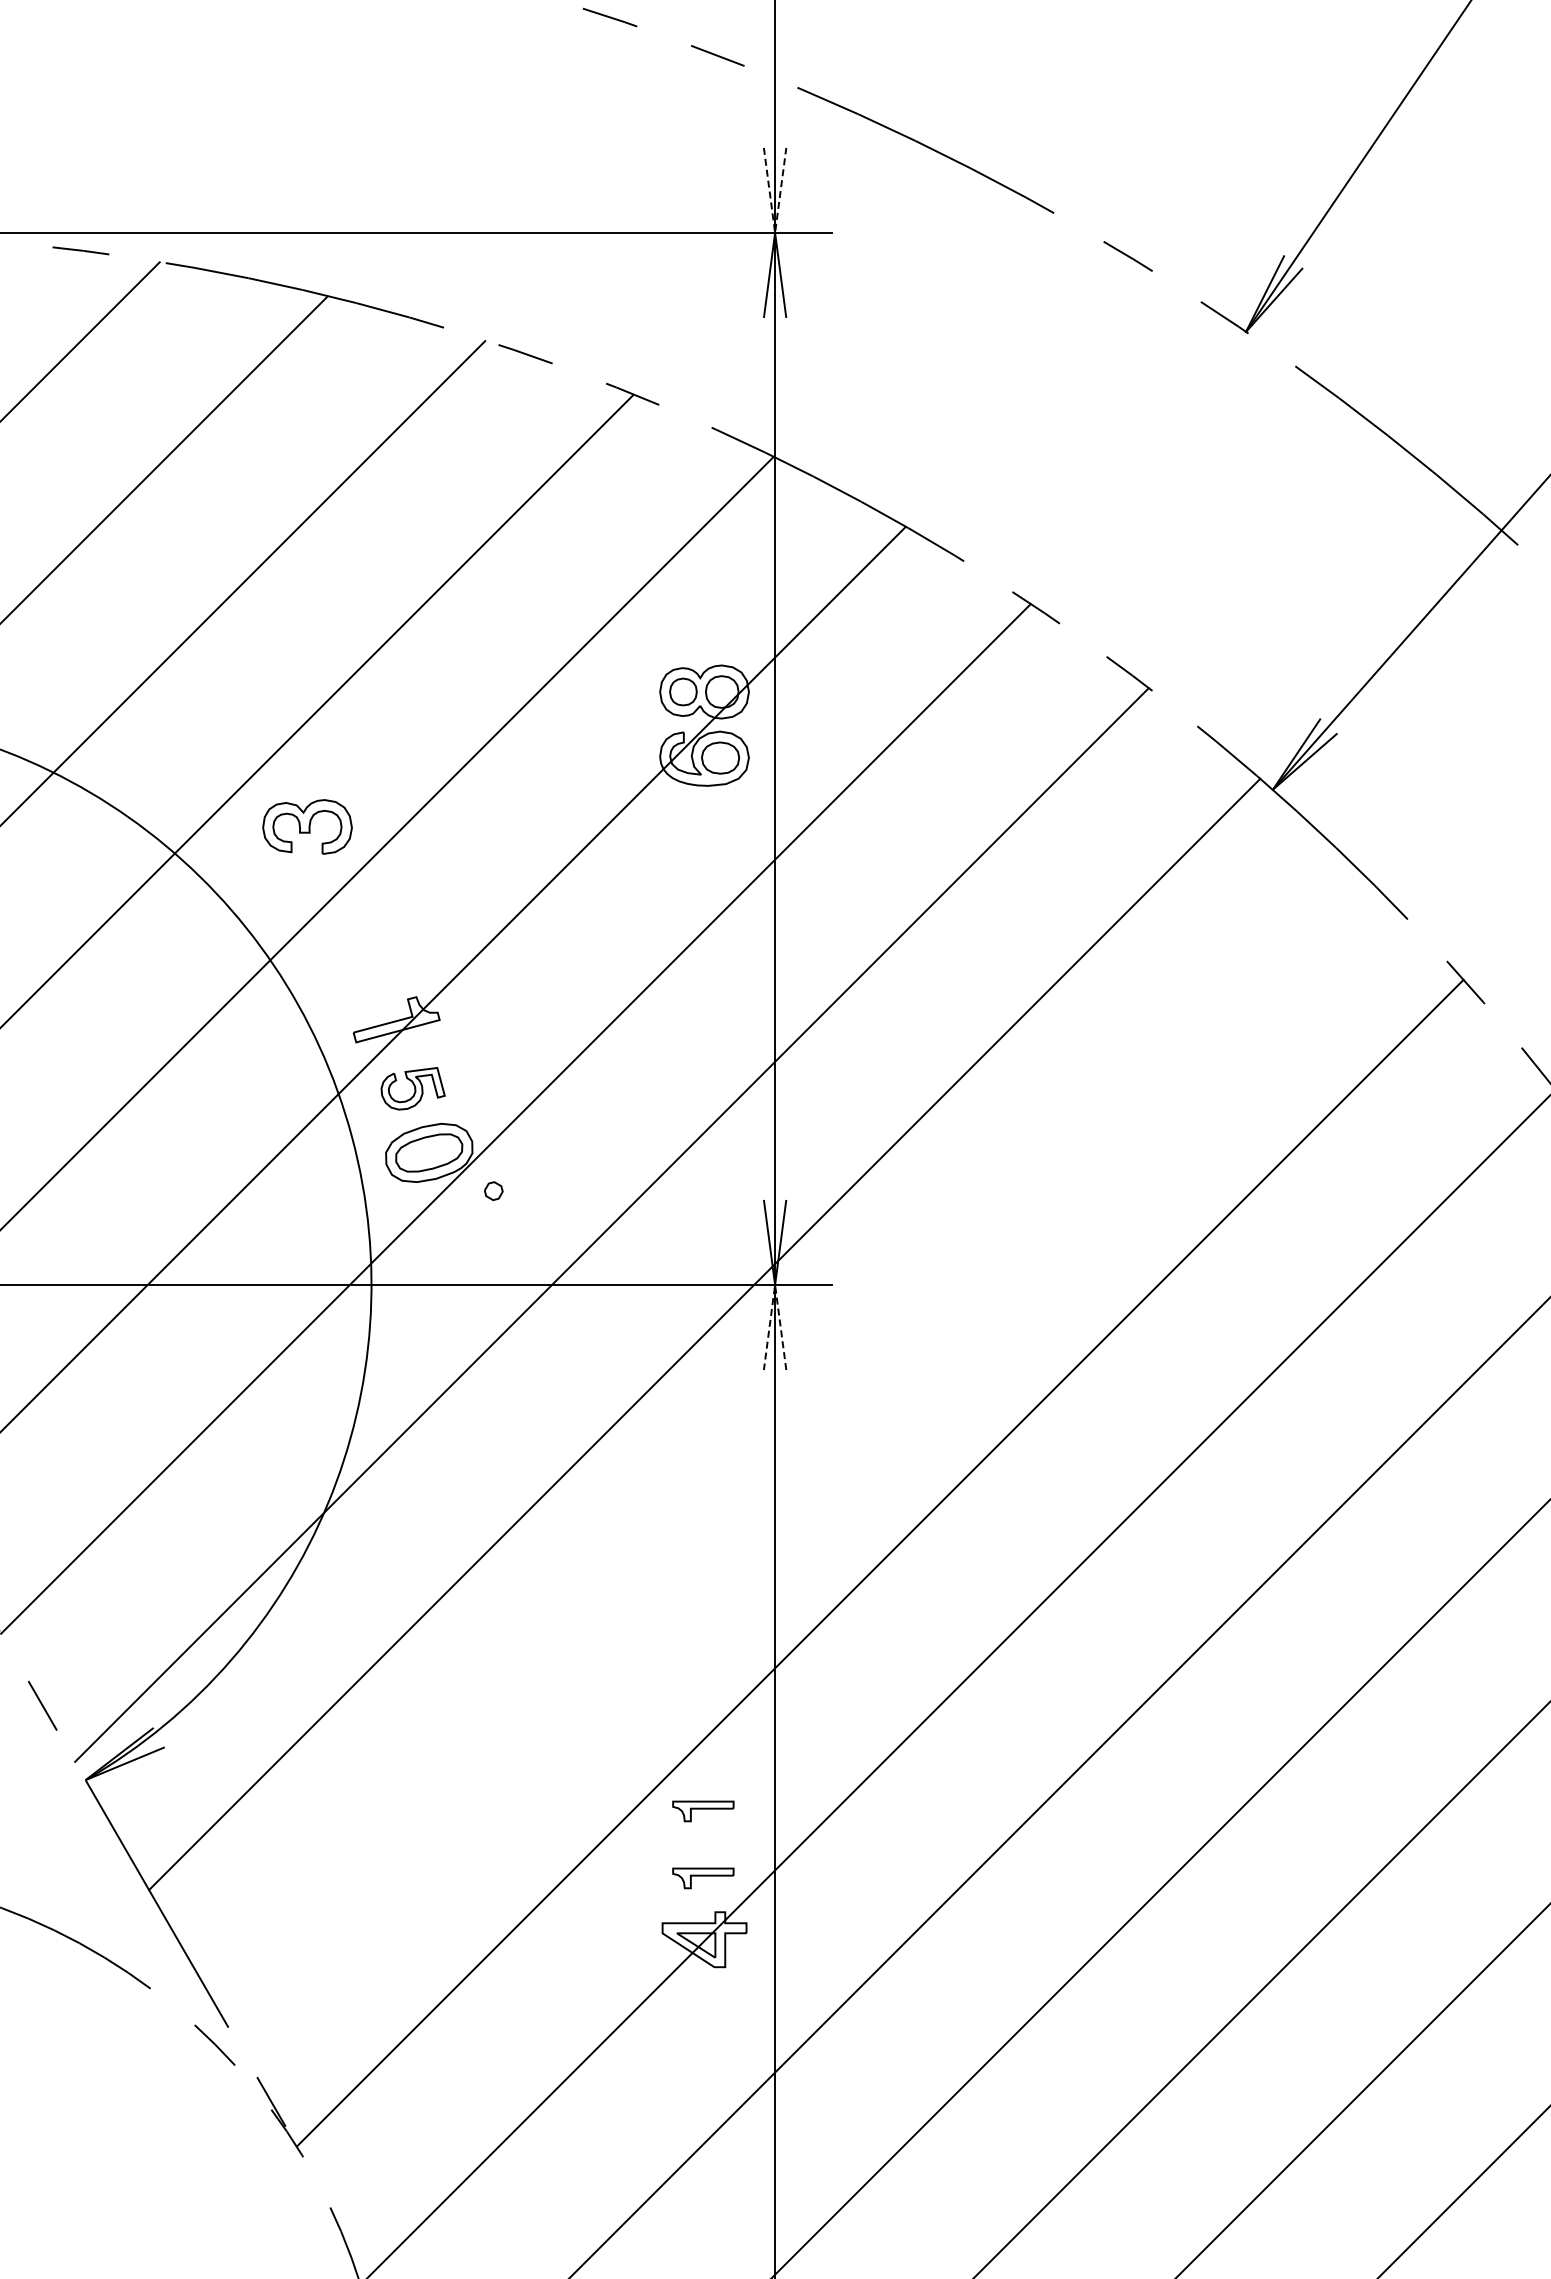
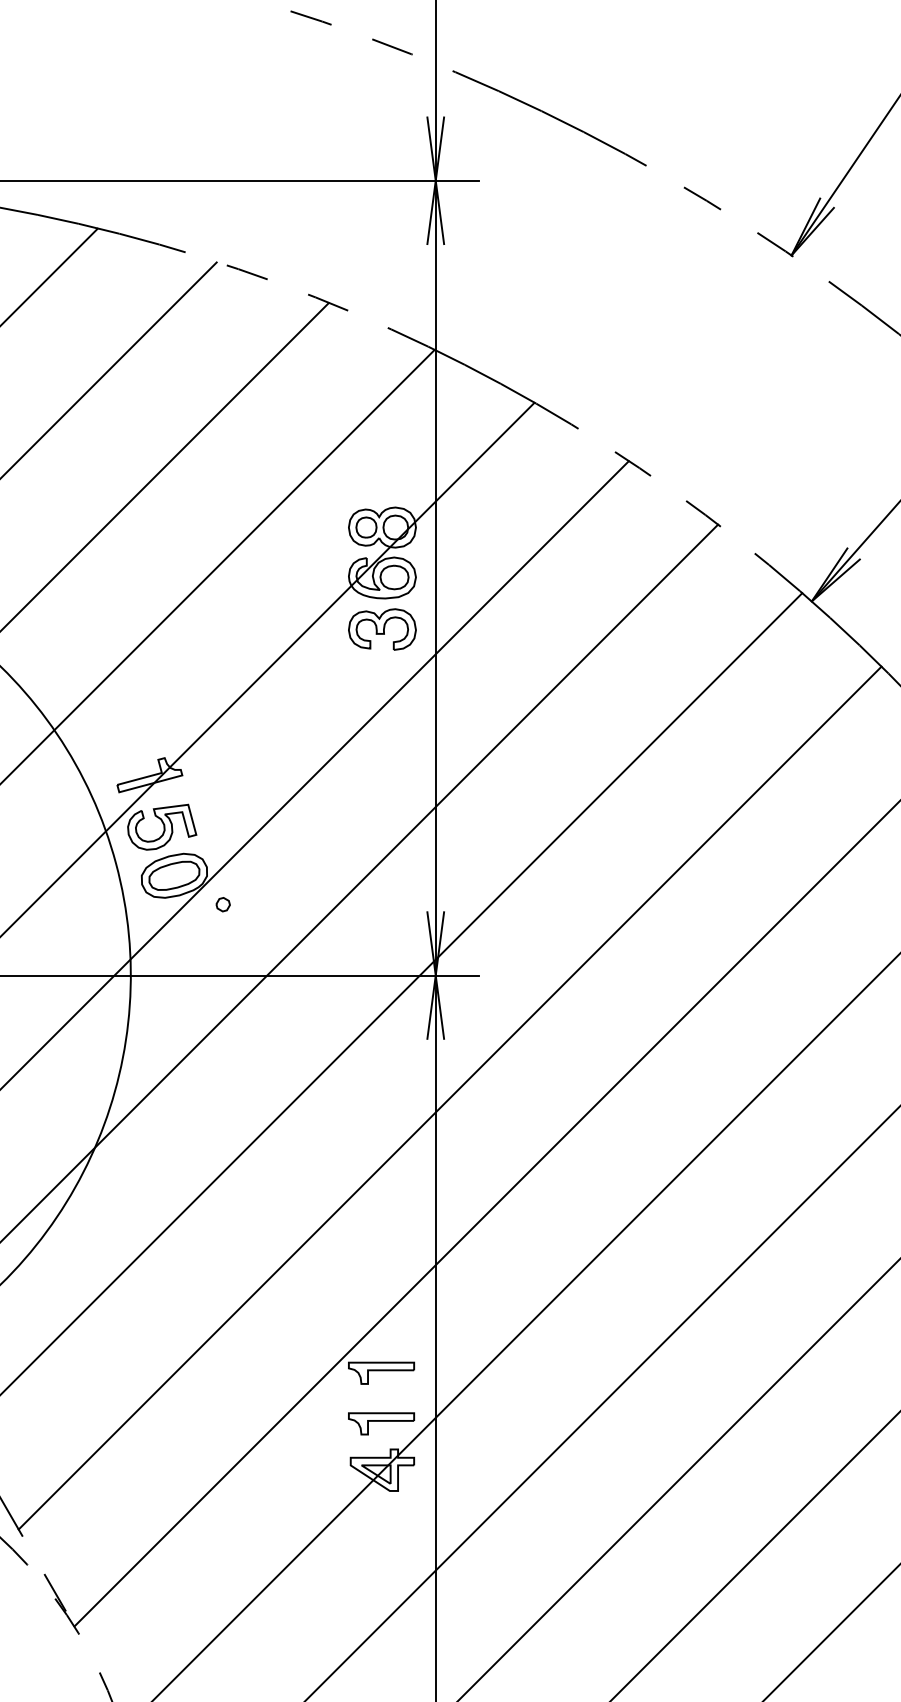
line: (775, 232) -> (436, 180), dashed -> solid
part: (307, 826) -> (382, 629), moved
part: (413, 1088) -> (162, 827), size x1.43
line: (775, 1284) -> (436, 975), dashed -> solid
line: (794, 1447) -> (450, 1098), added
part: (703, 1811) -> (381, 1373), size x1.43
part: (703, 1878) -> (381, 1423), size x1.43

